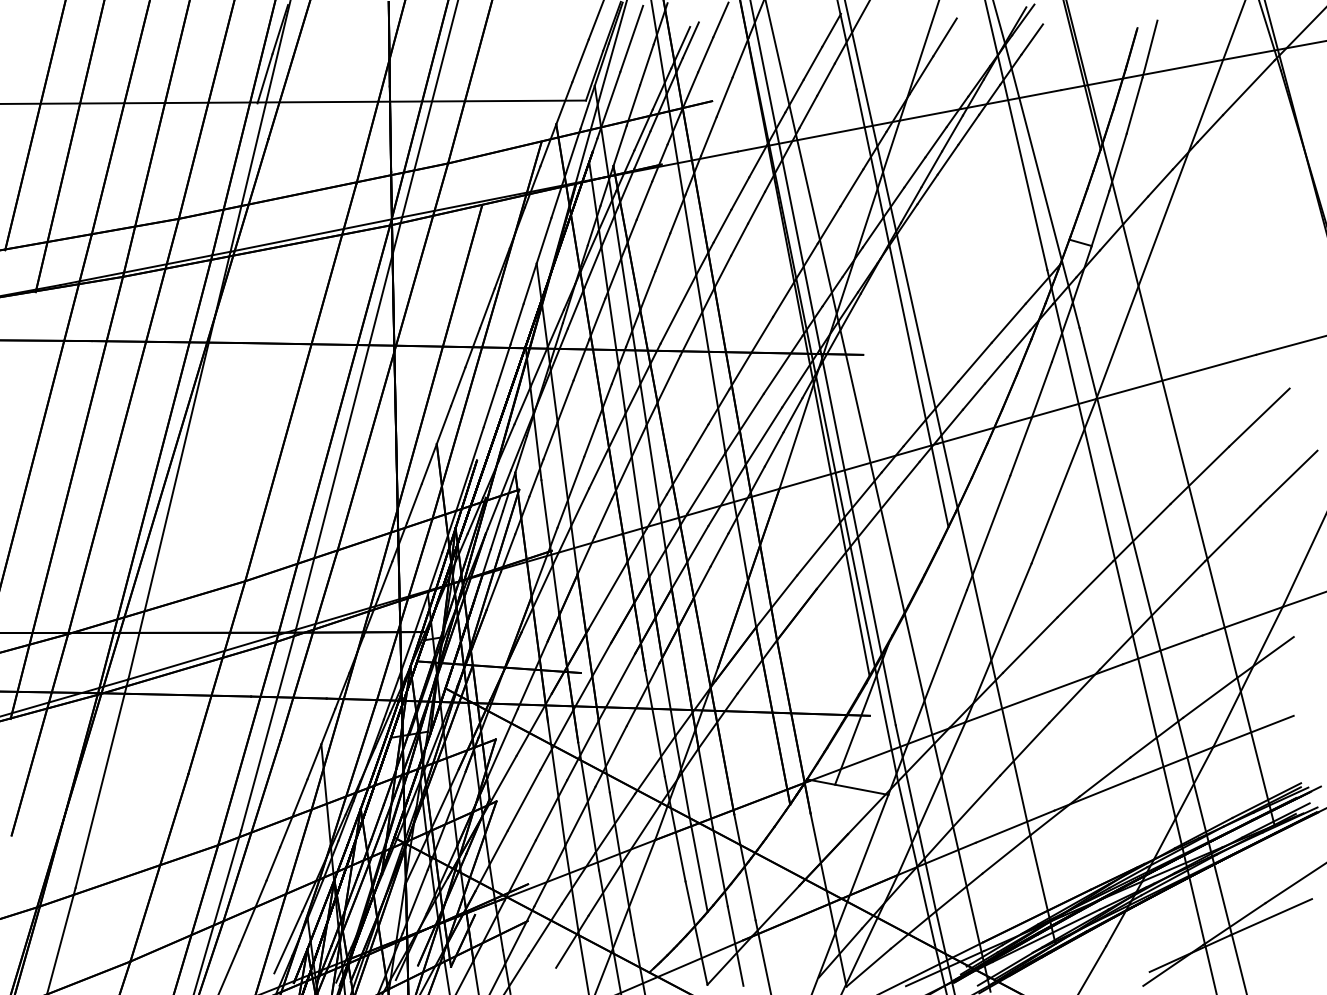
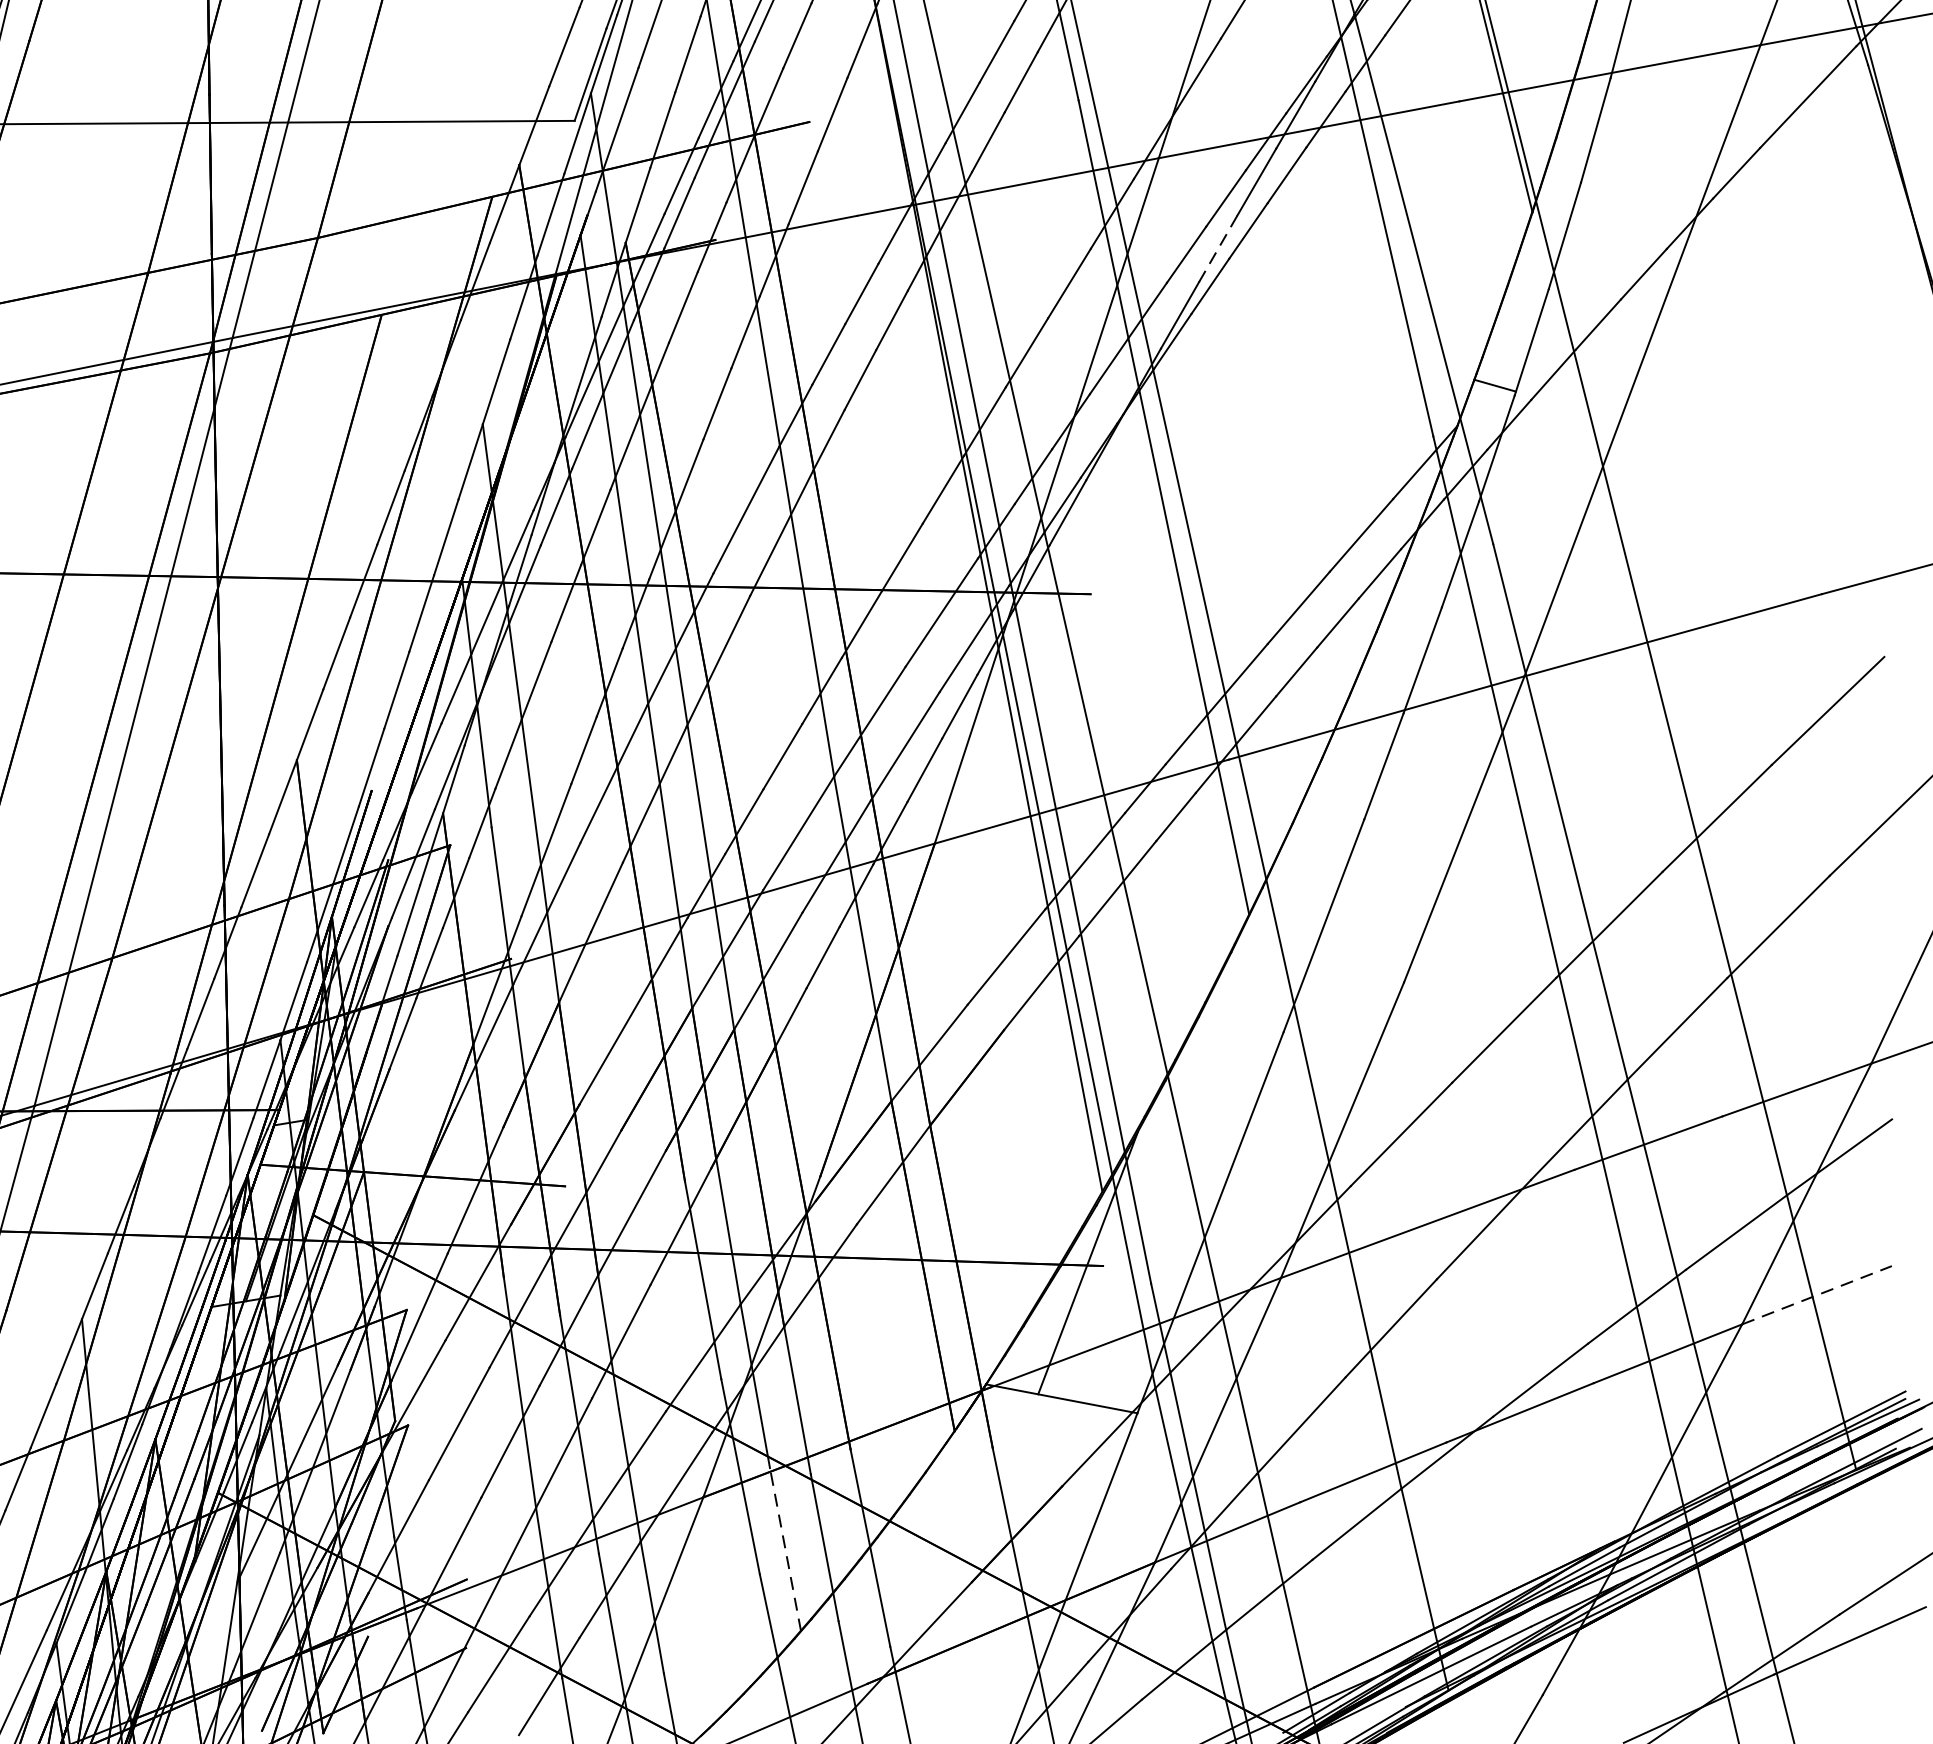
line: (931, 169) -> (1217, 249), solid -> dashed
line: (1253, 731) -> (1817, 1295), solid -> dashed
line: (699, 868) -> (785, 1550), solid -> dashed

